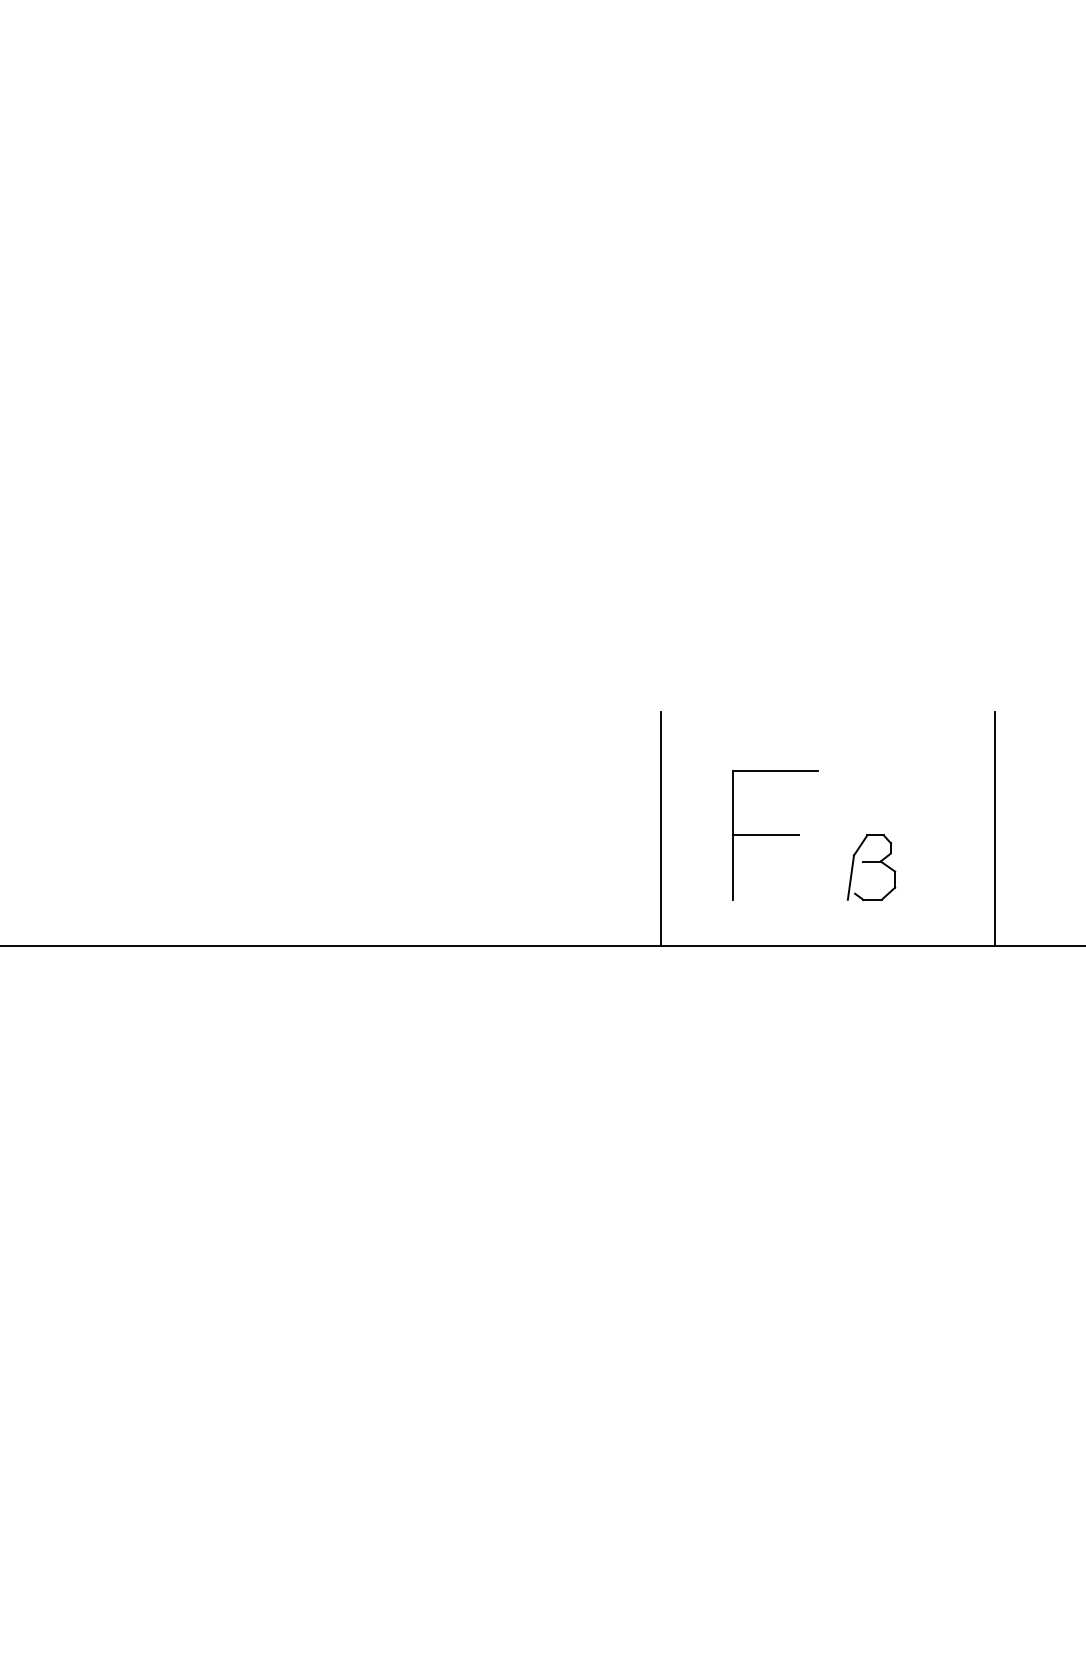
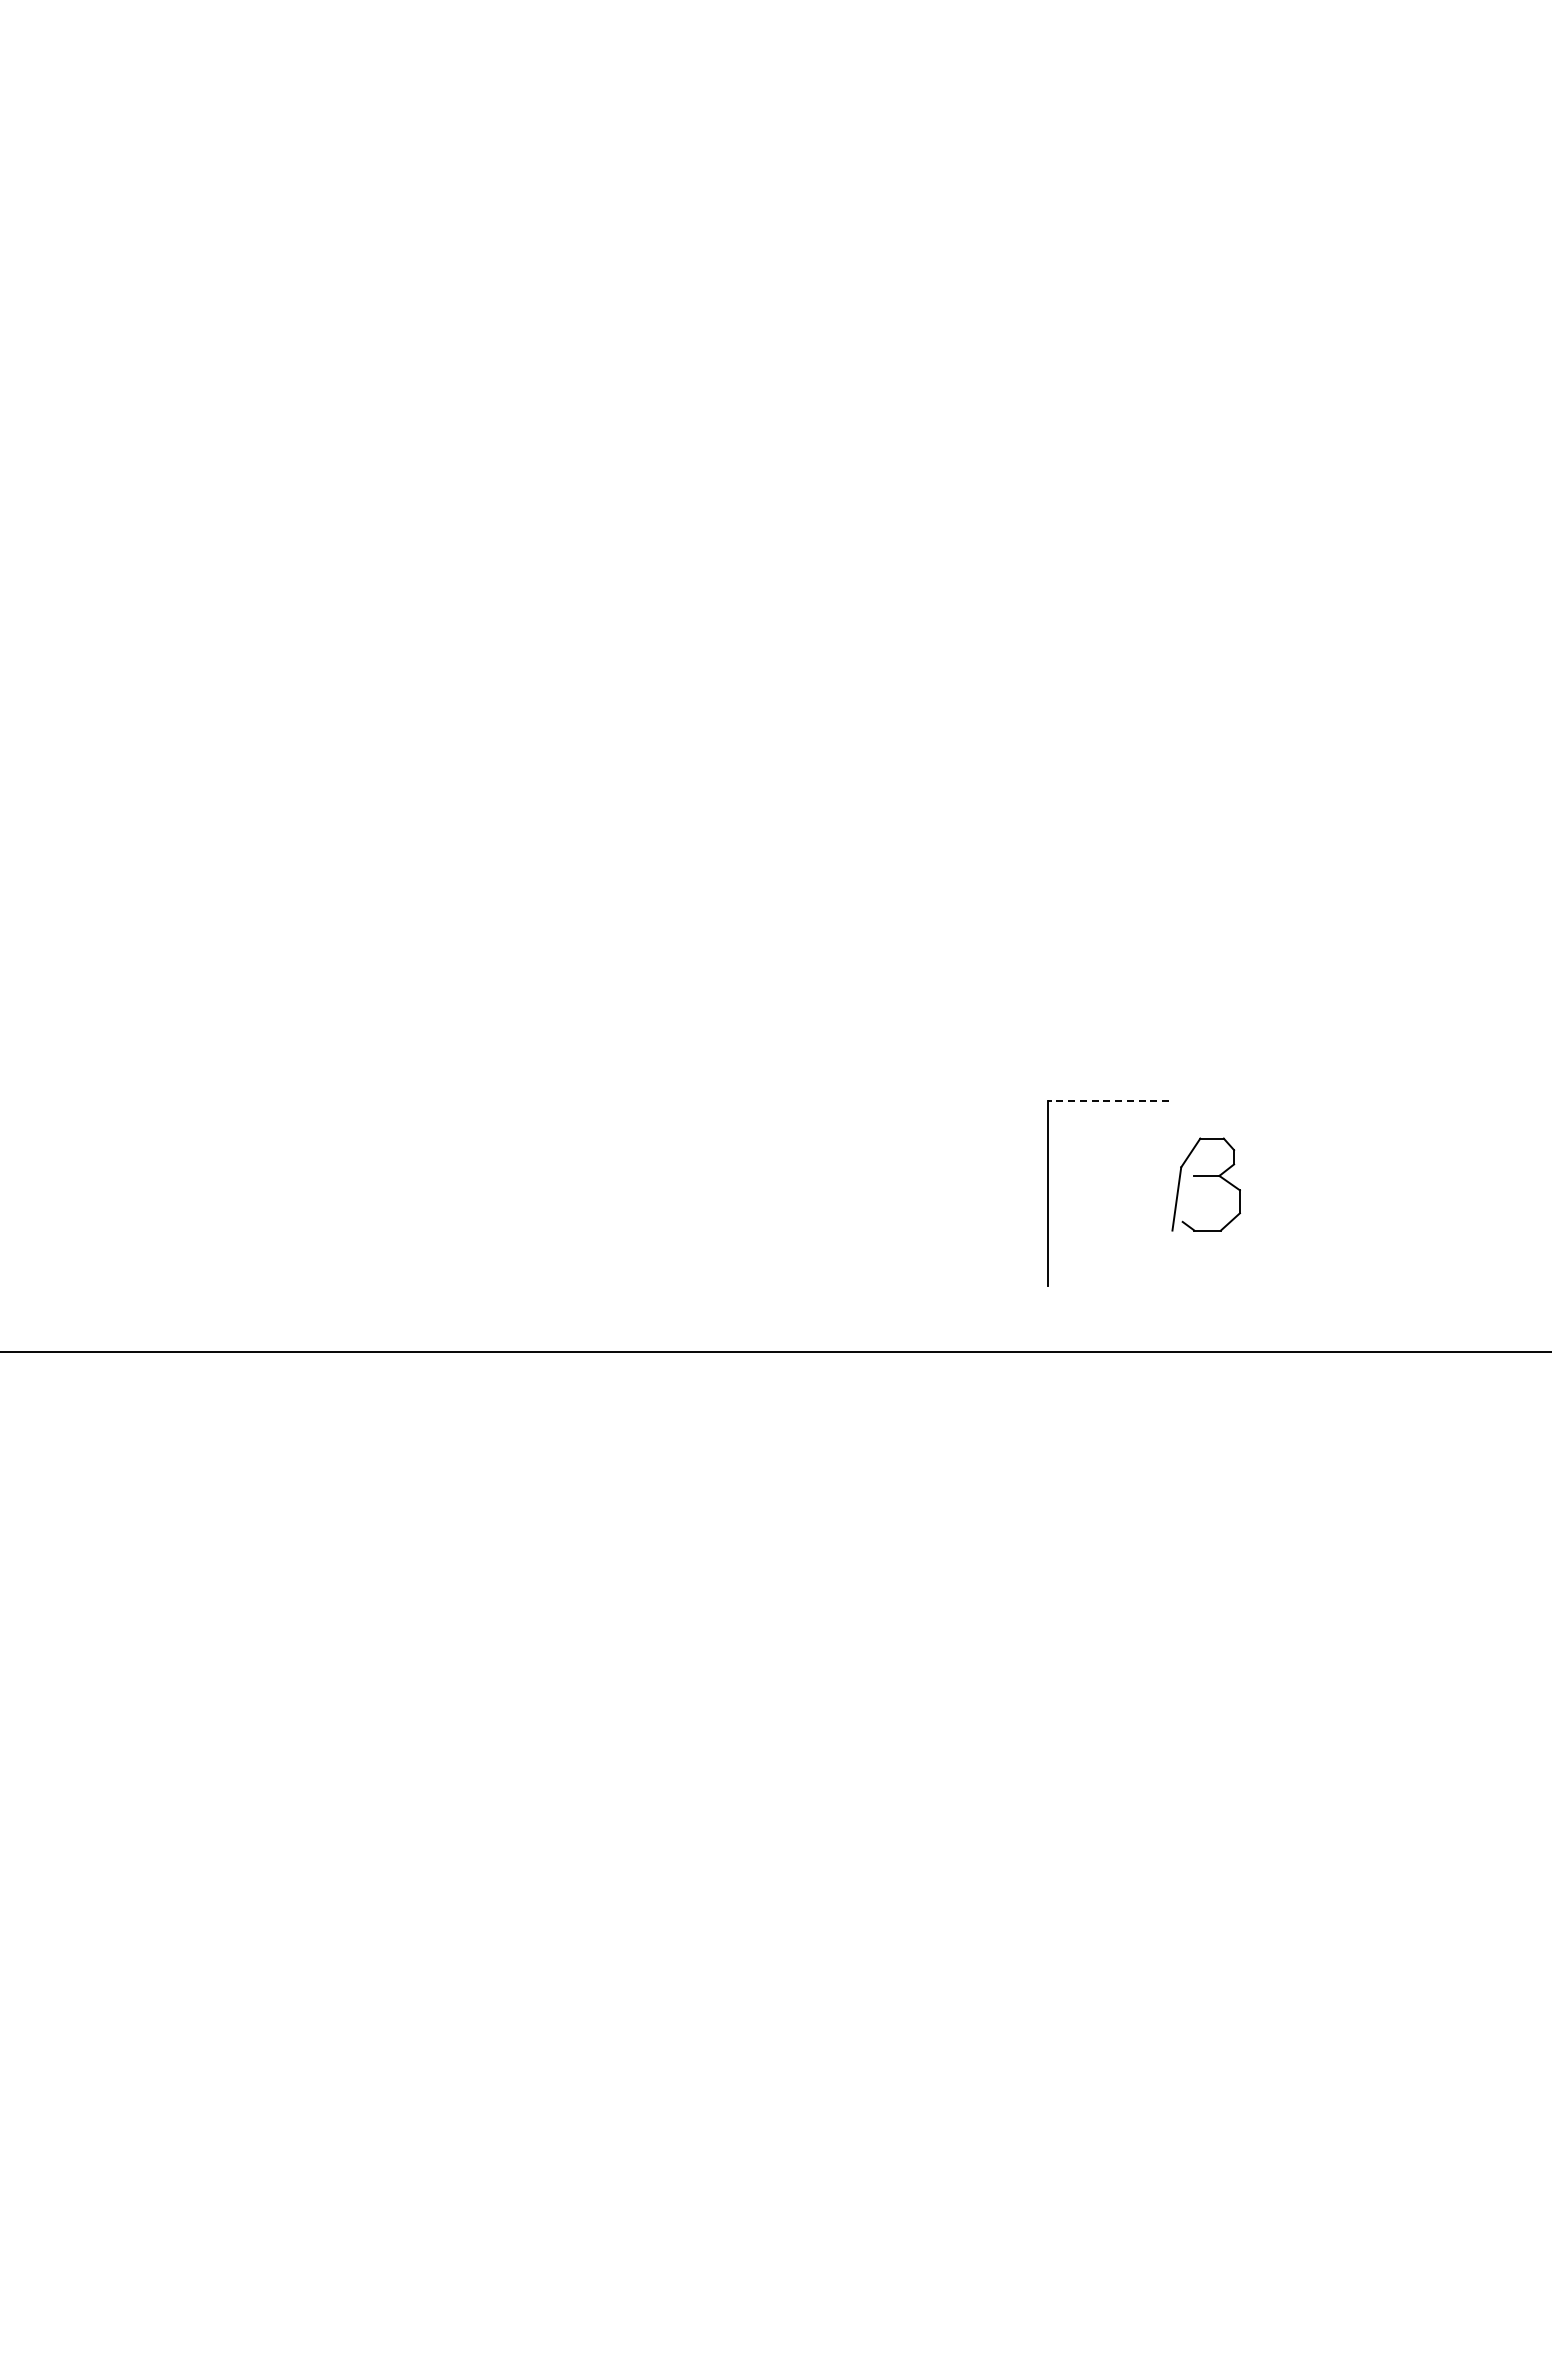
line: (775, 770) -> (1108, 1101), solid -> dashed
line: (660, 829) -> (944, 1184), removed
line: (994, 829) -> (1421, 1184), removed
line: (766, 835) -> (1095, 1193), removed
part: (870, 861) -> (1205, 1176), moved

